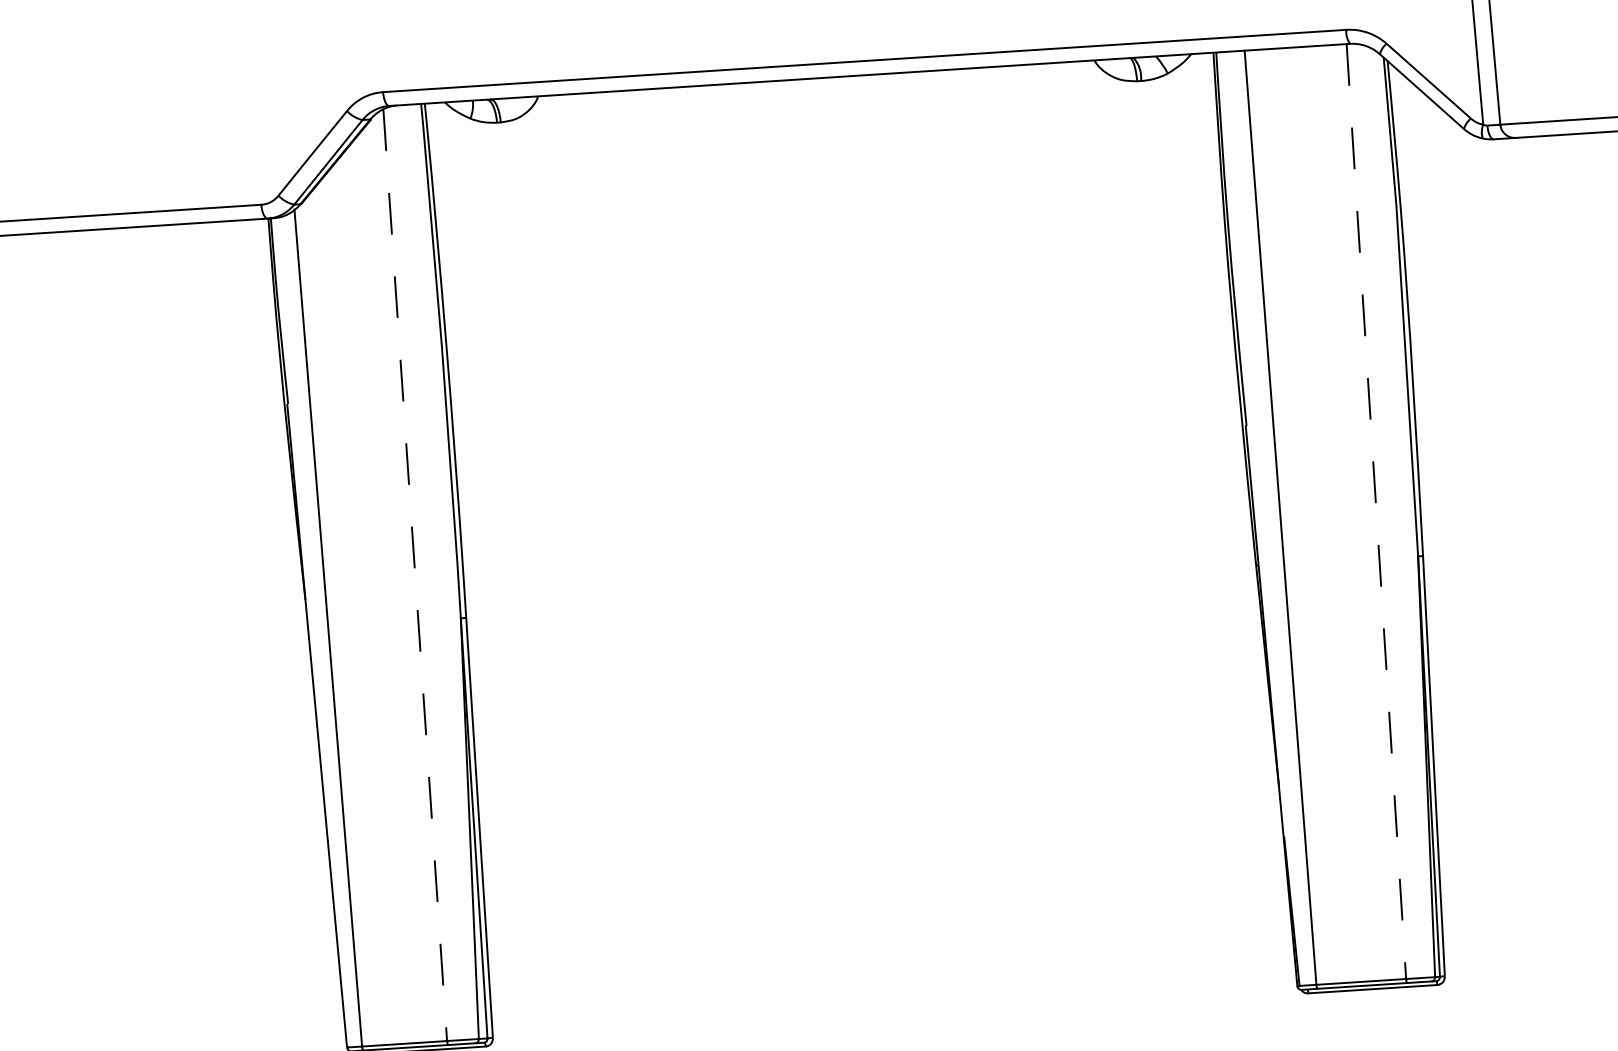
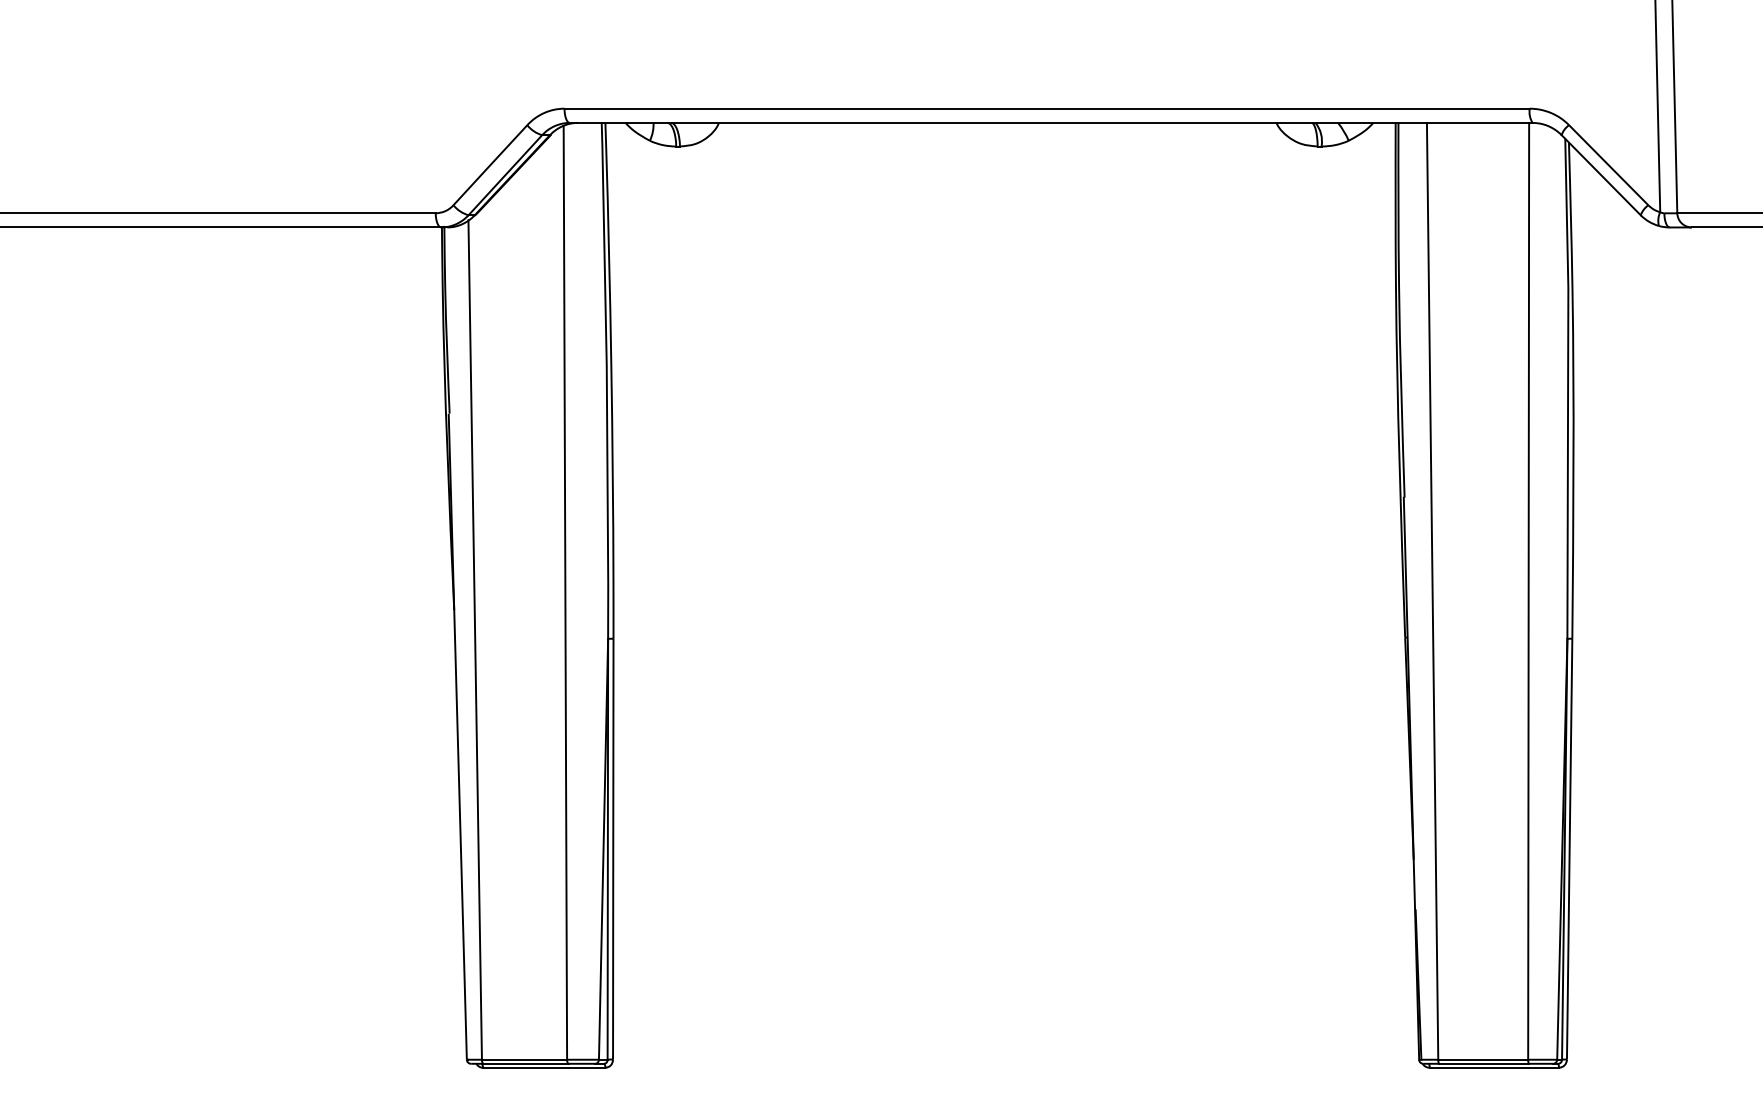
line: (1376, 511) -> (1528, 591), dashed -> solid
line: (415, 574) -> (565, 592), dashed -> solid

